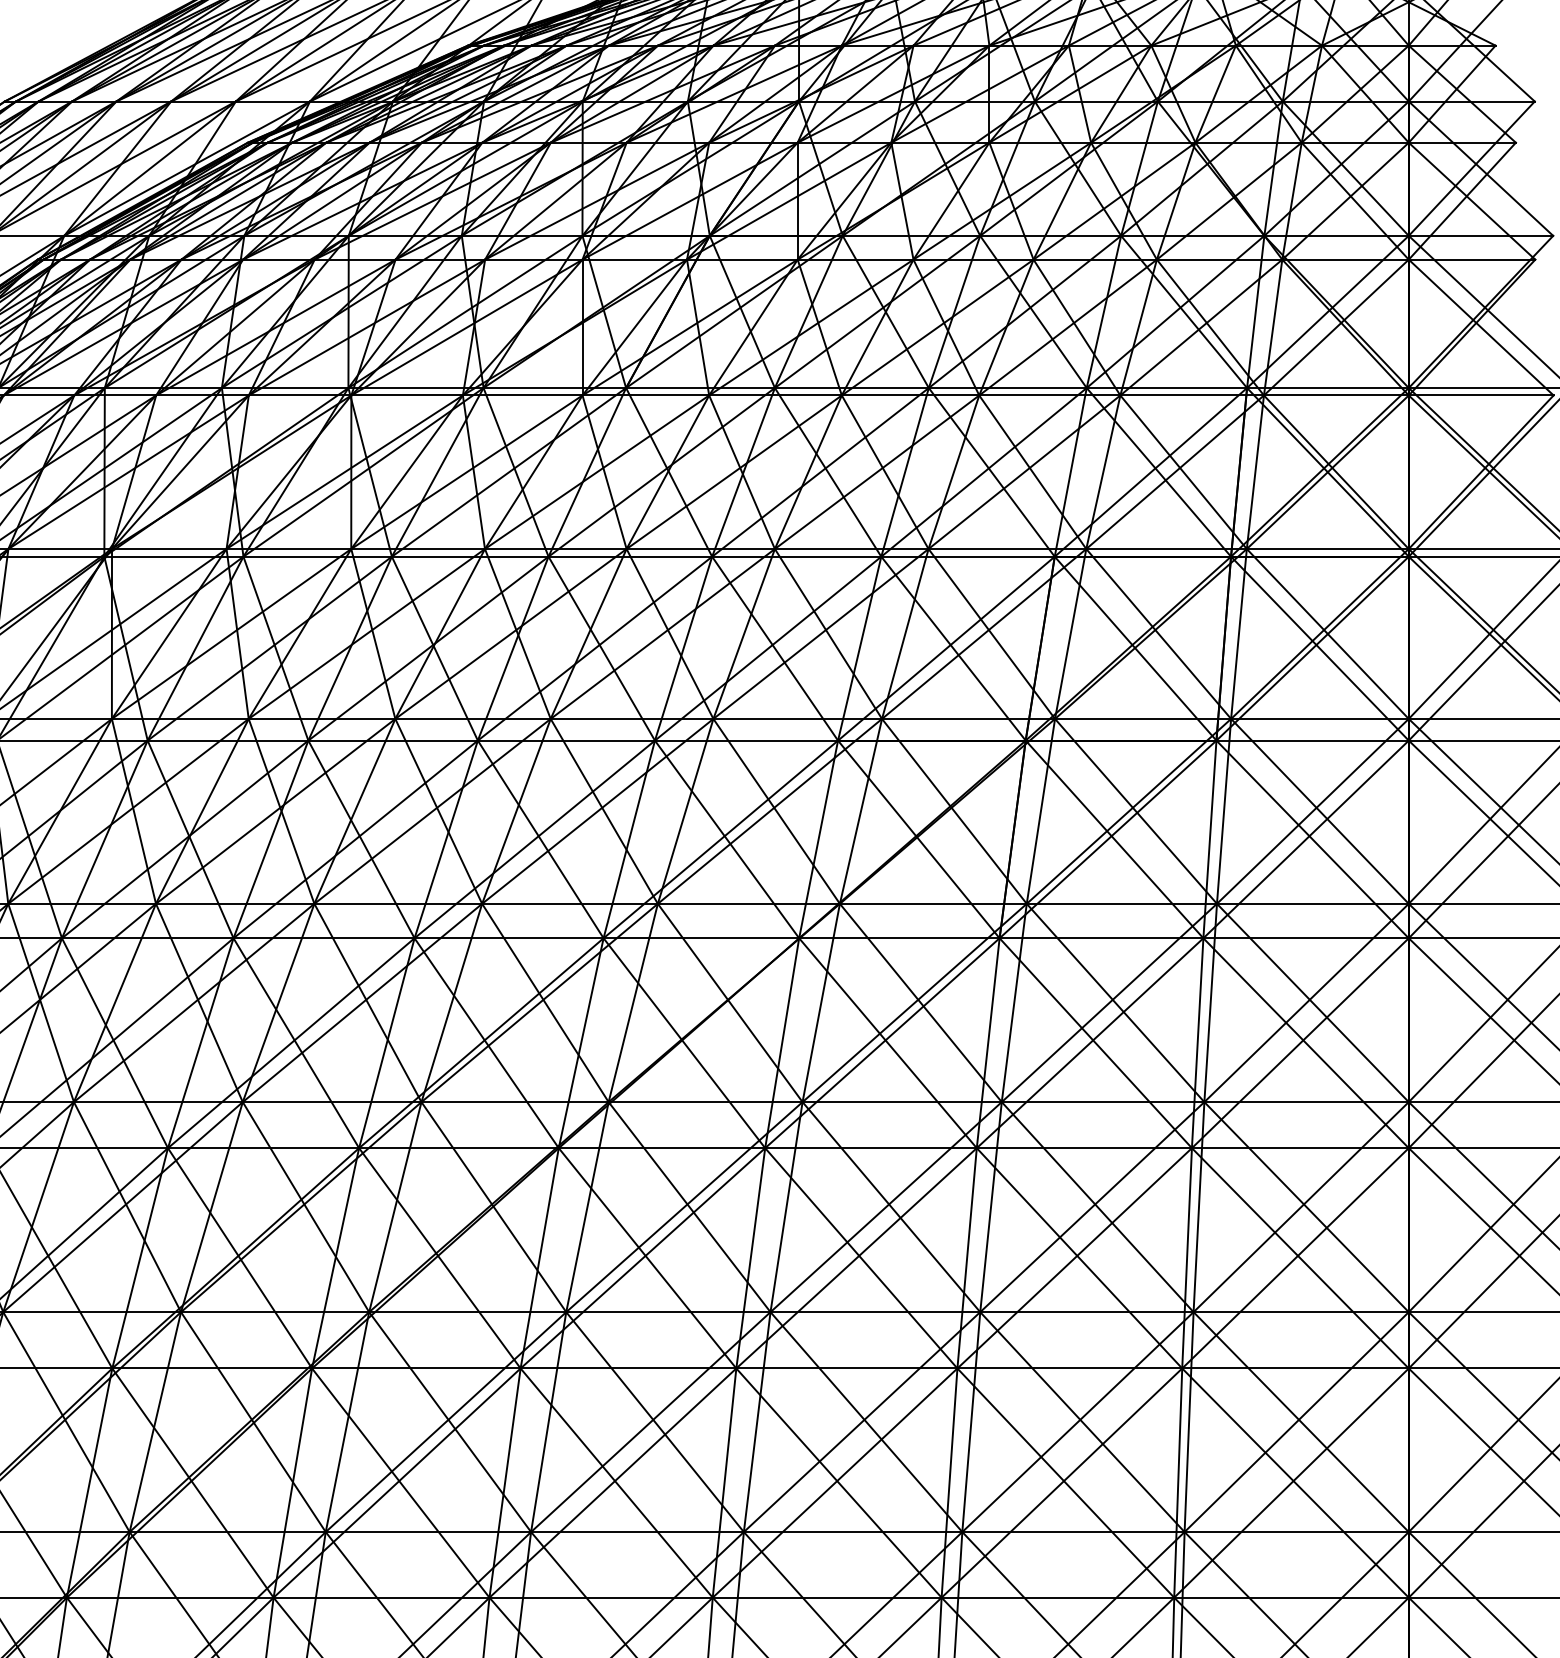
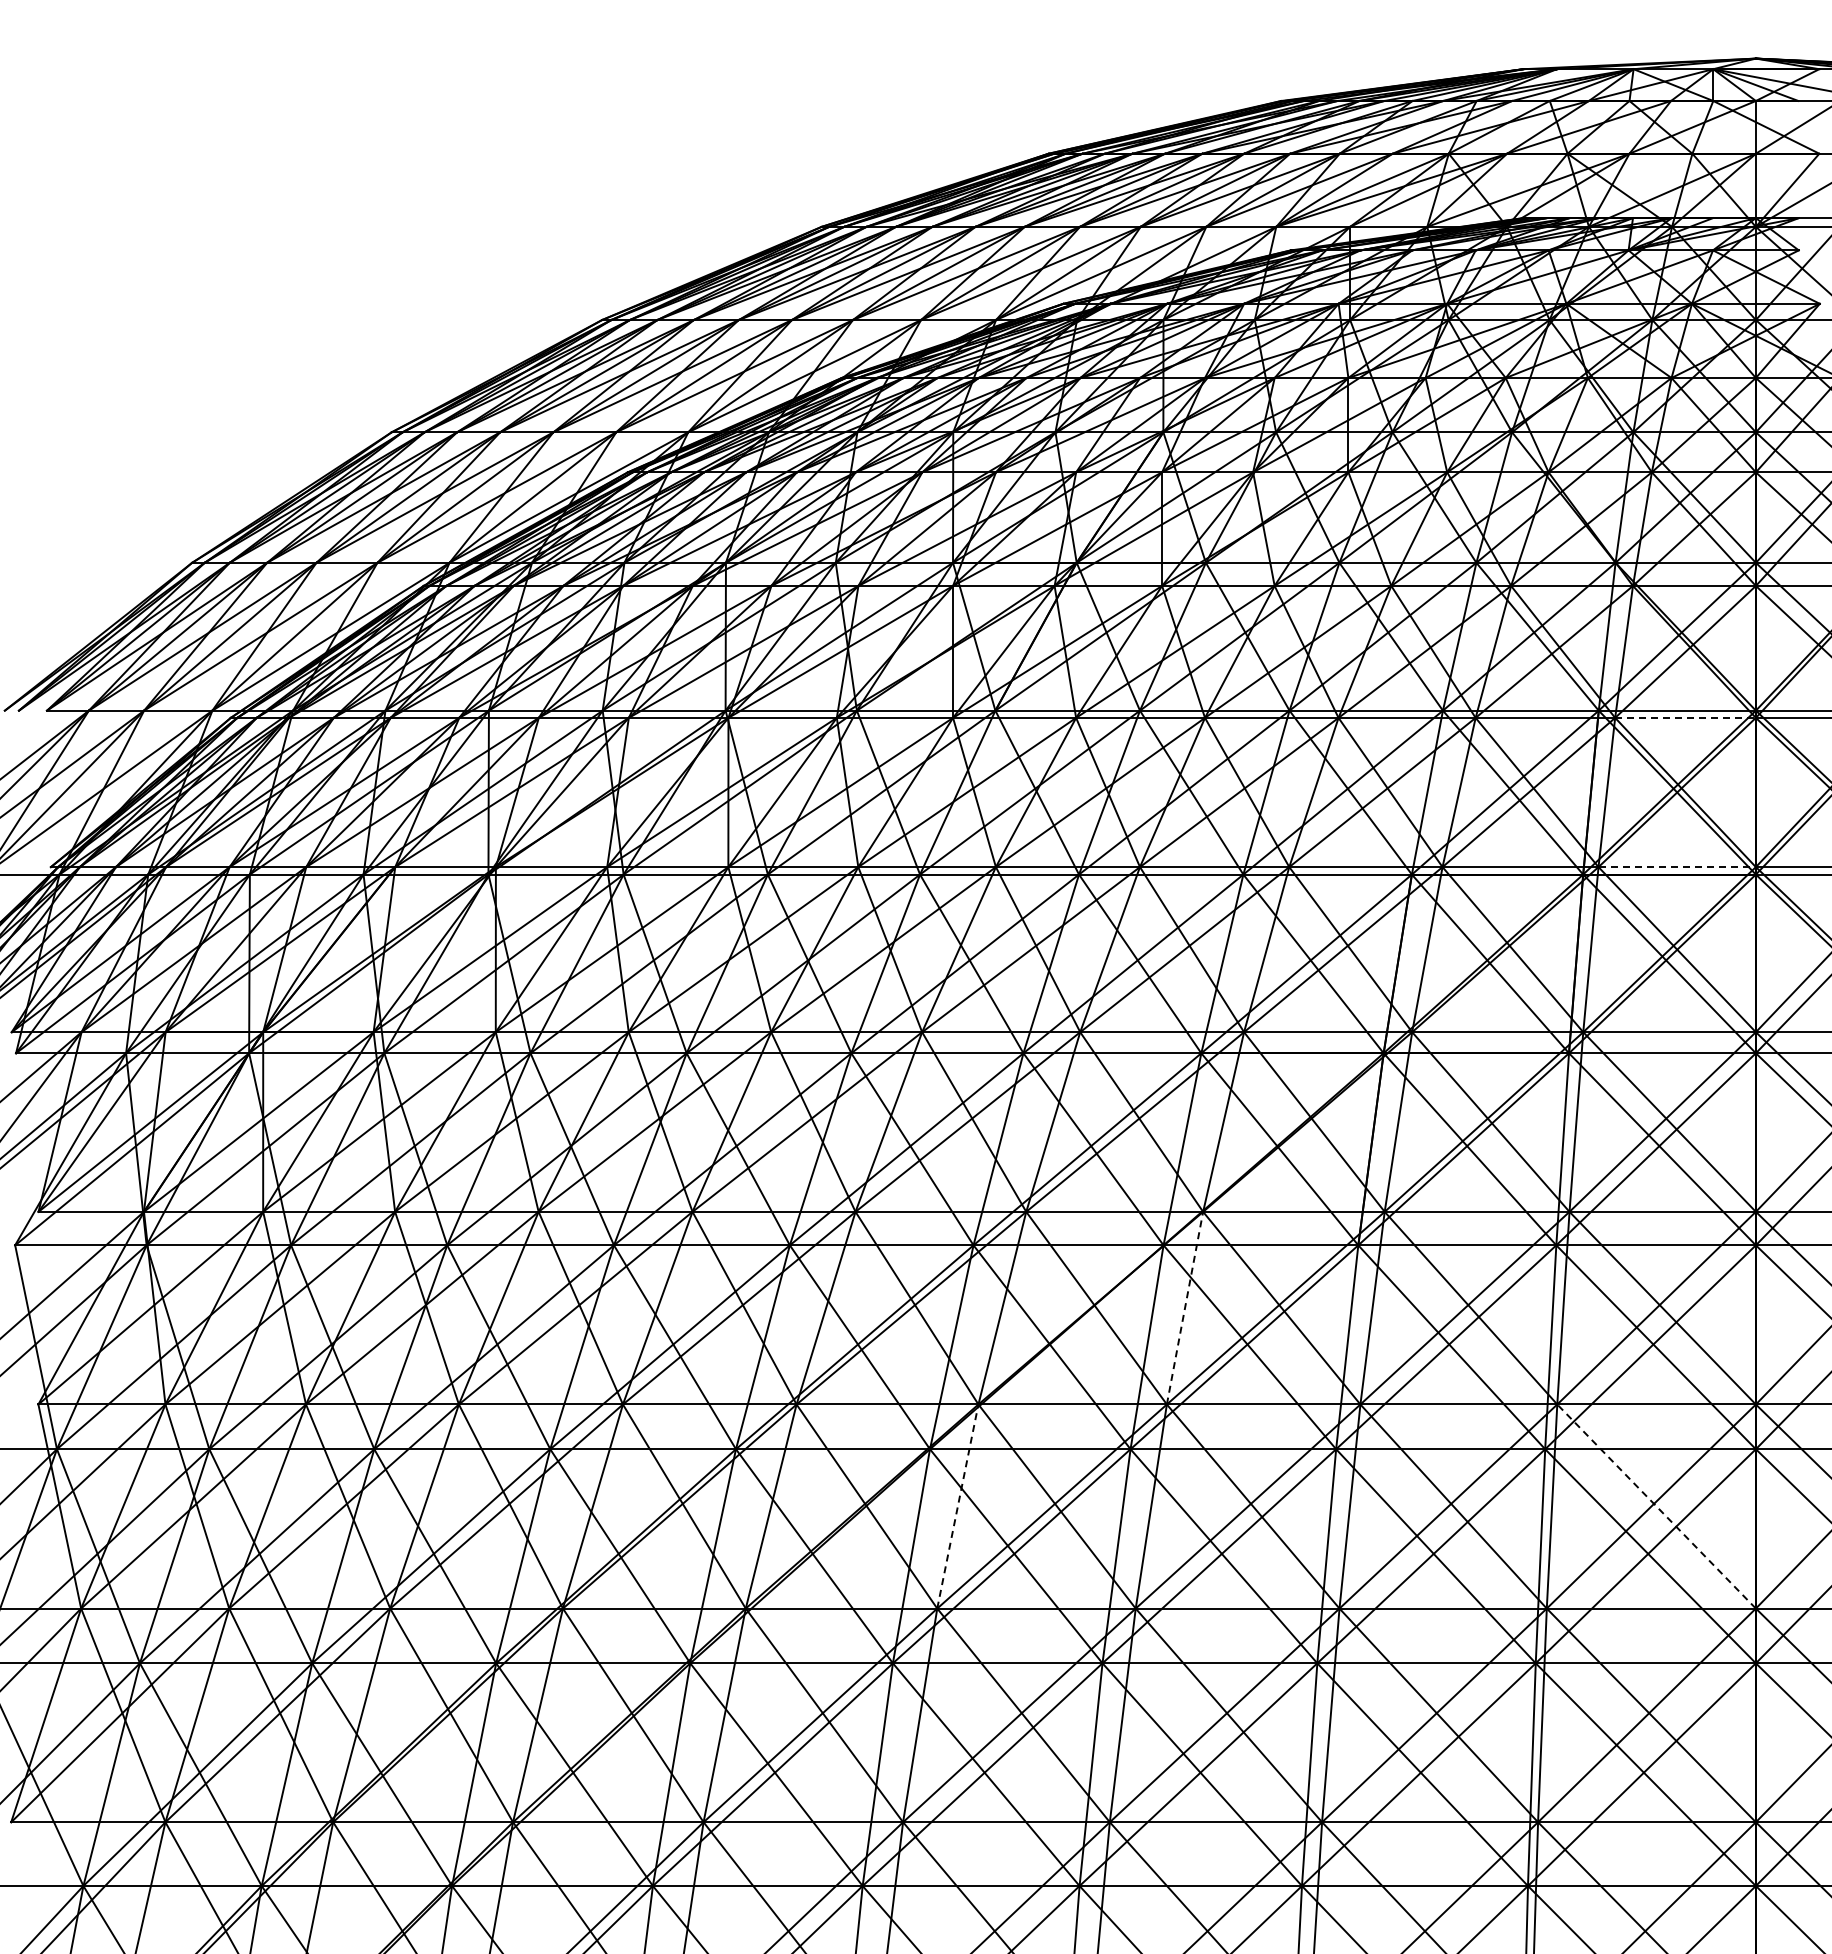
line: (1337, 395) -> (1686, 717), solid -> dashed
line: (1328, 549) -> (1677, 867), solid -> dashed
line: (821, 1002) -> (1185, 1307), solid -> dashed
line: (587, 1207) -> (957, 1506), solid -> dashed
line: (1306, 1207) -> (1656, 1506), solid -> dashed

